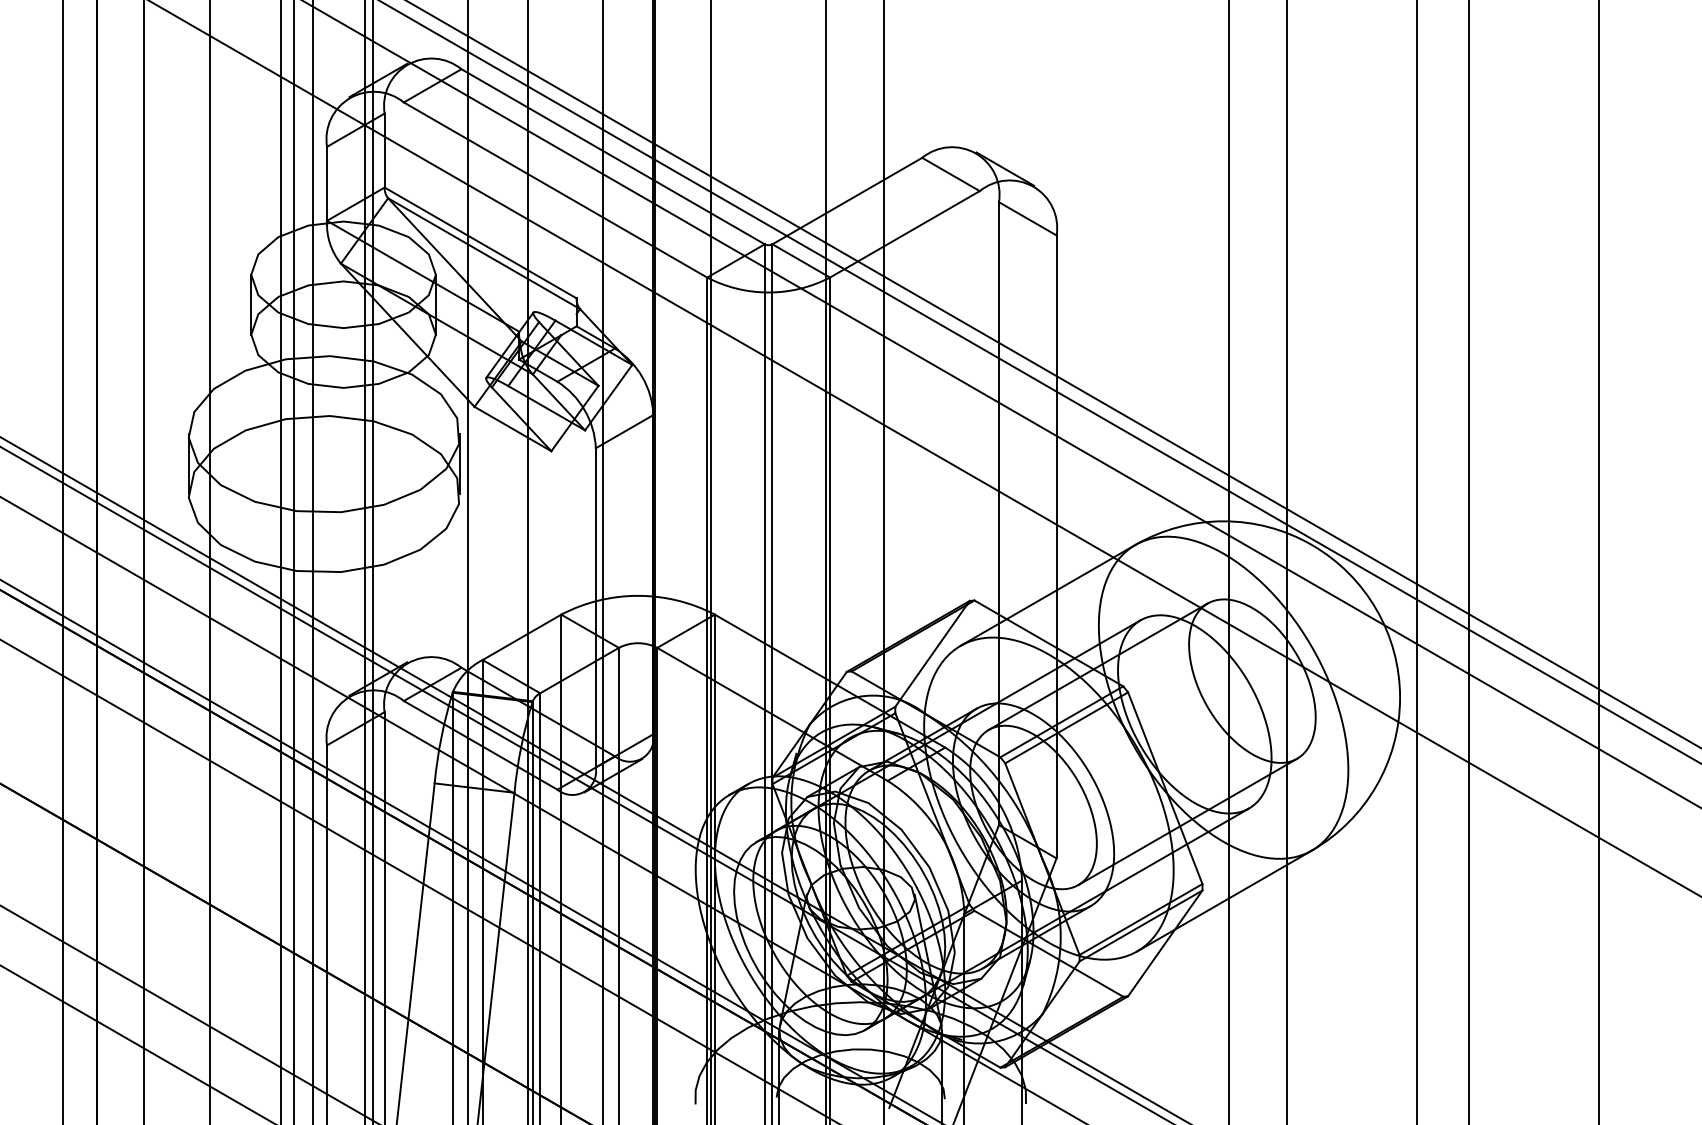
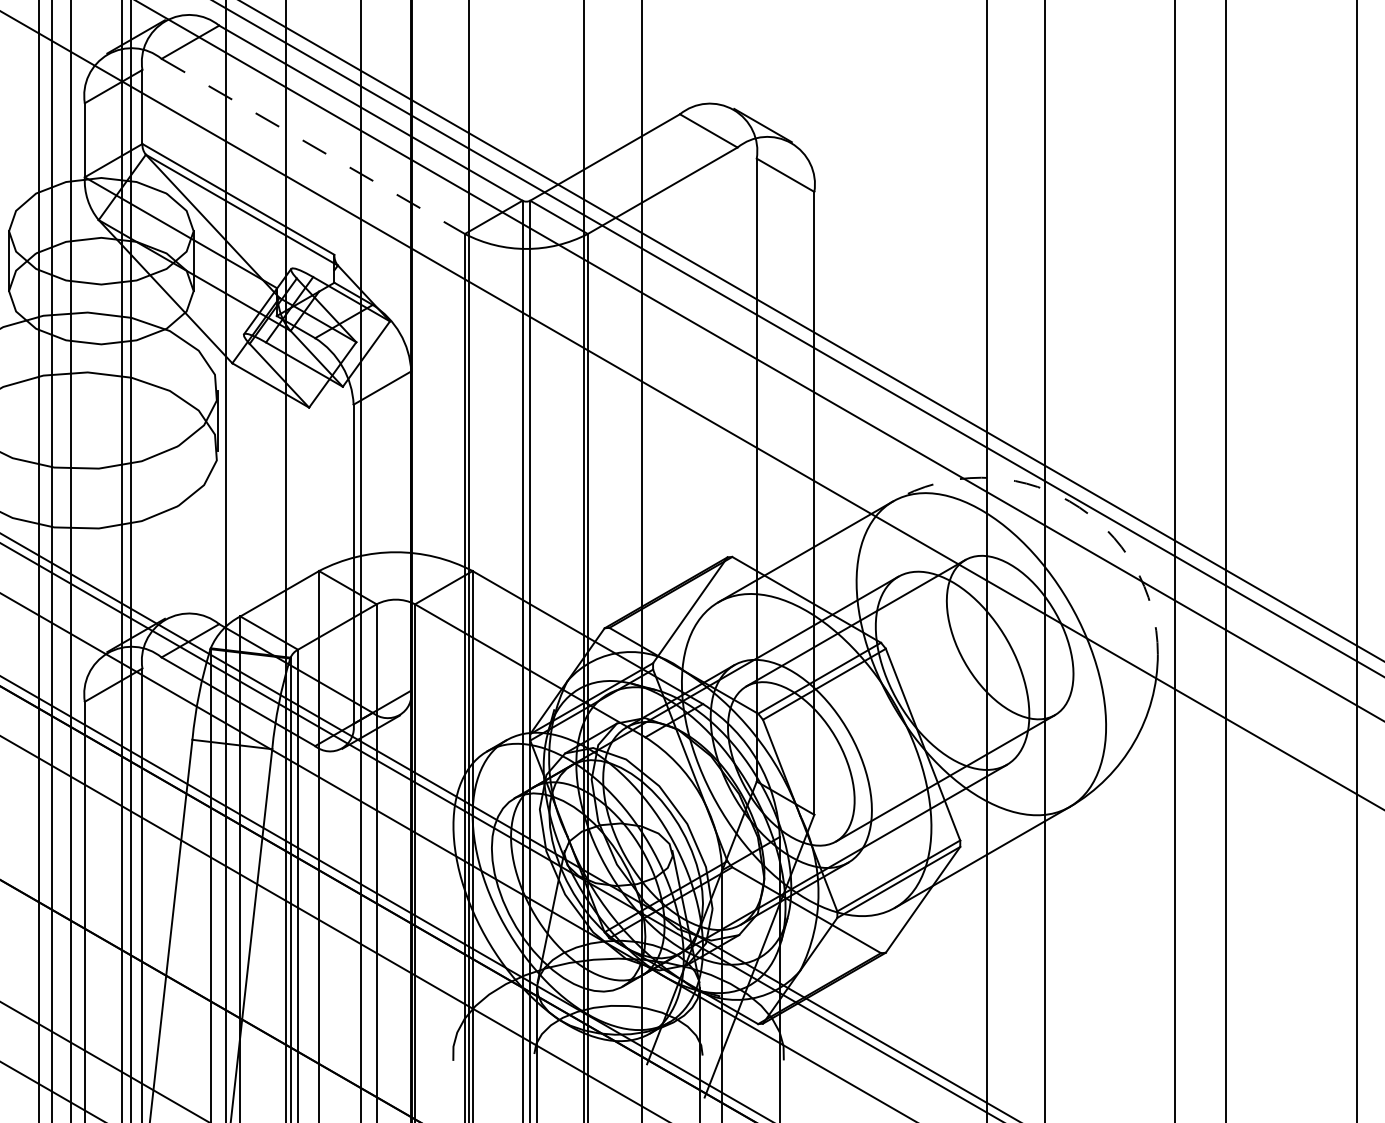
line: (555, 190) -> (313, 146), solid -> dashed
arc: (1311, 544) -> (1069, 500), solid -> dashed

